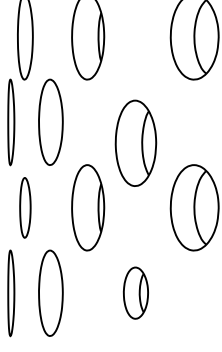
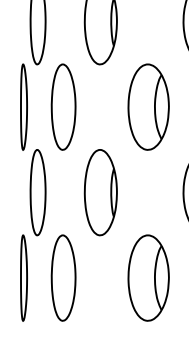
part: (135, 142) -> (148, 106), moved
part: (25, 207) -> (38, 192), size x1.43
part: (135, 292) -> (148, 277), size x1.67

